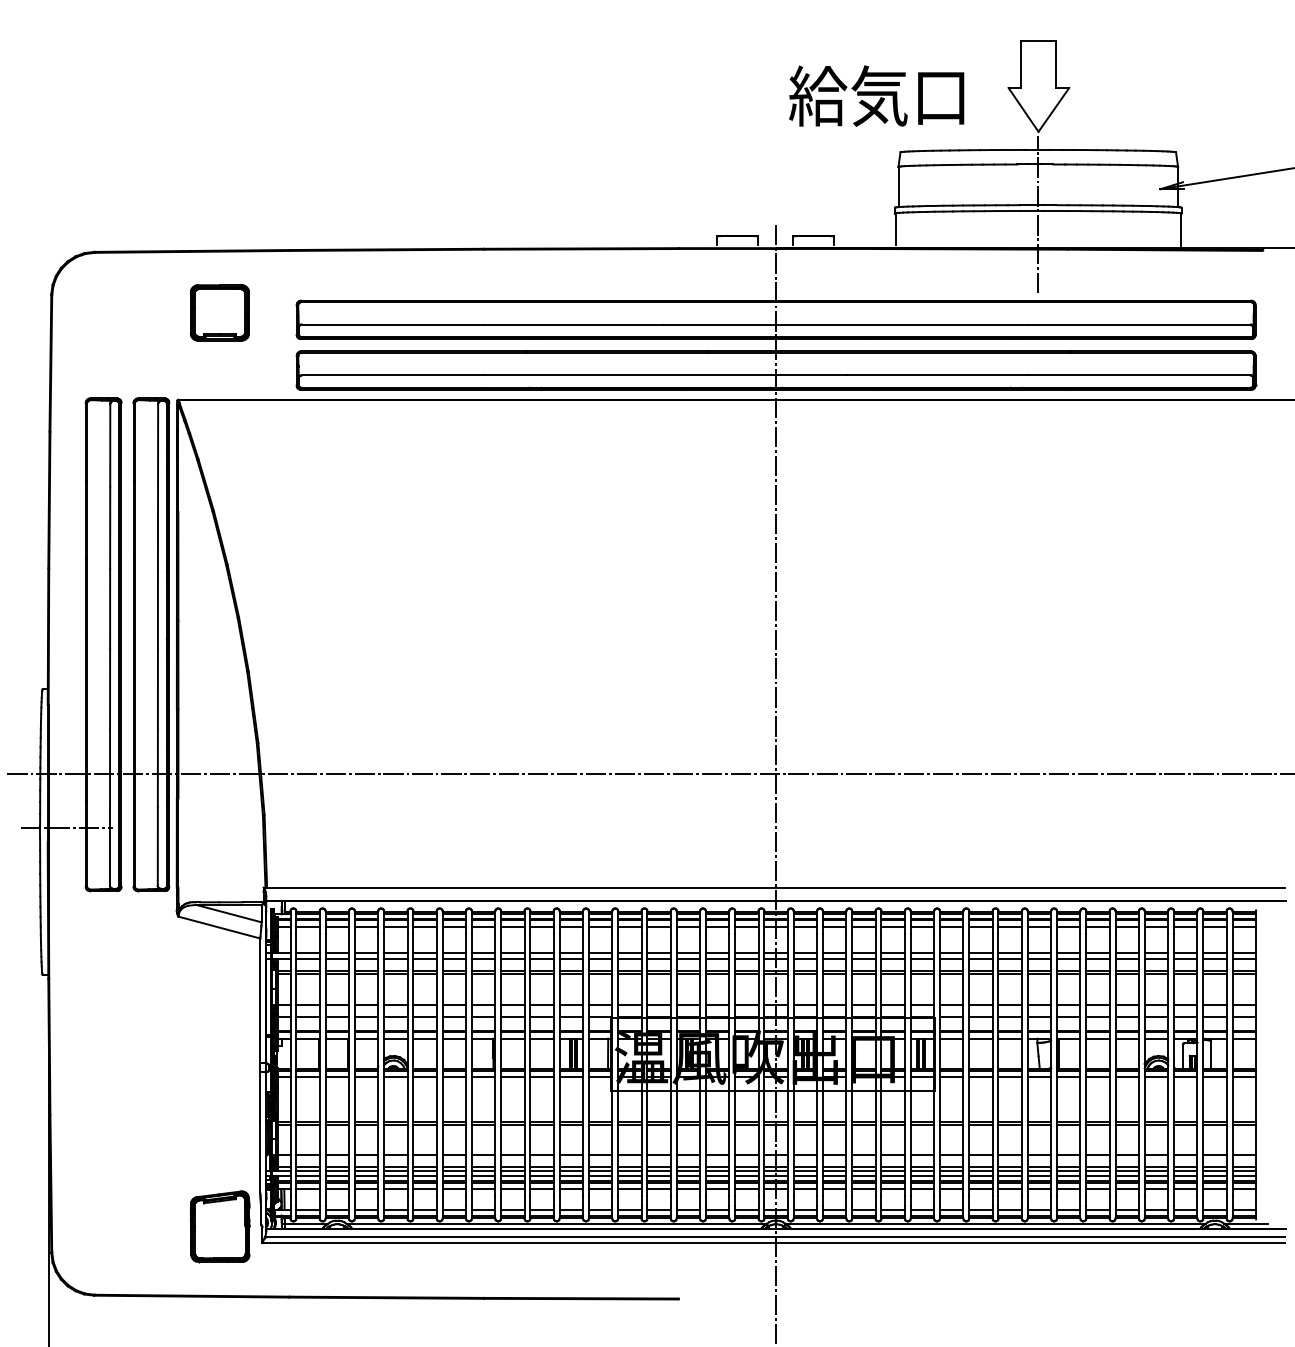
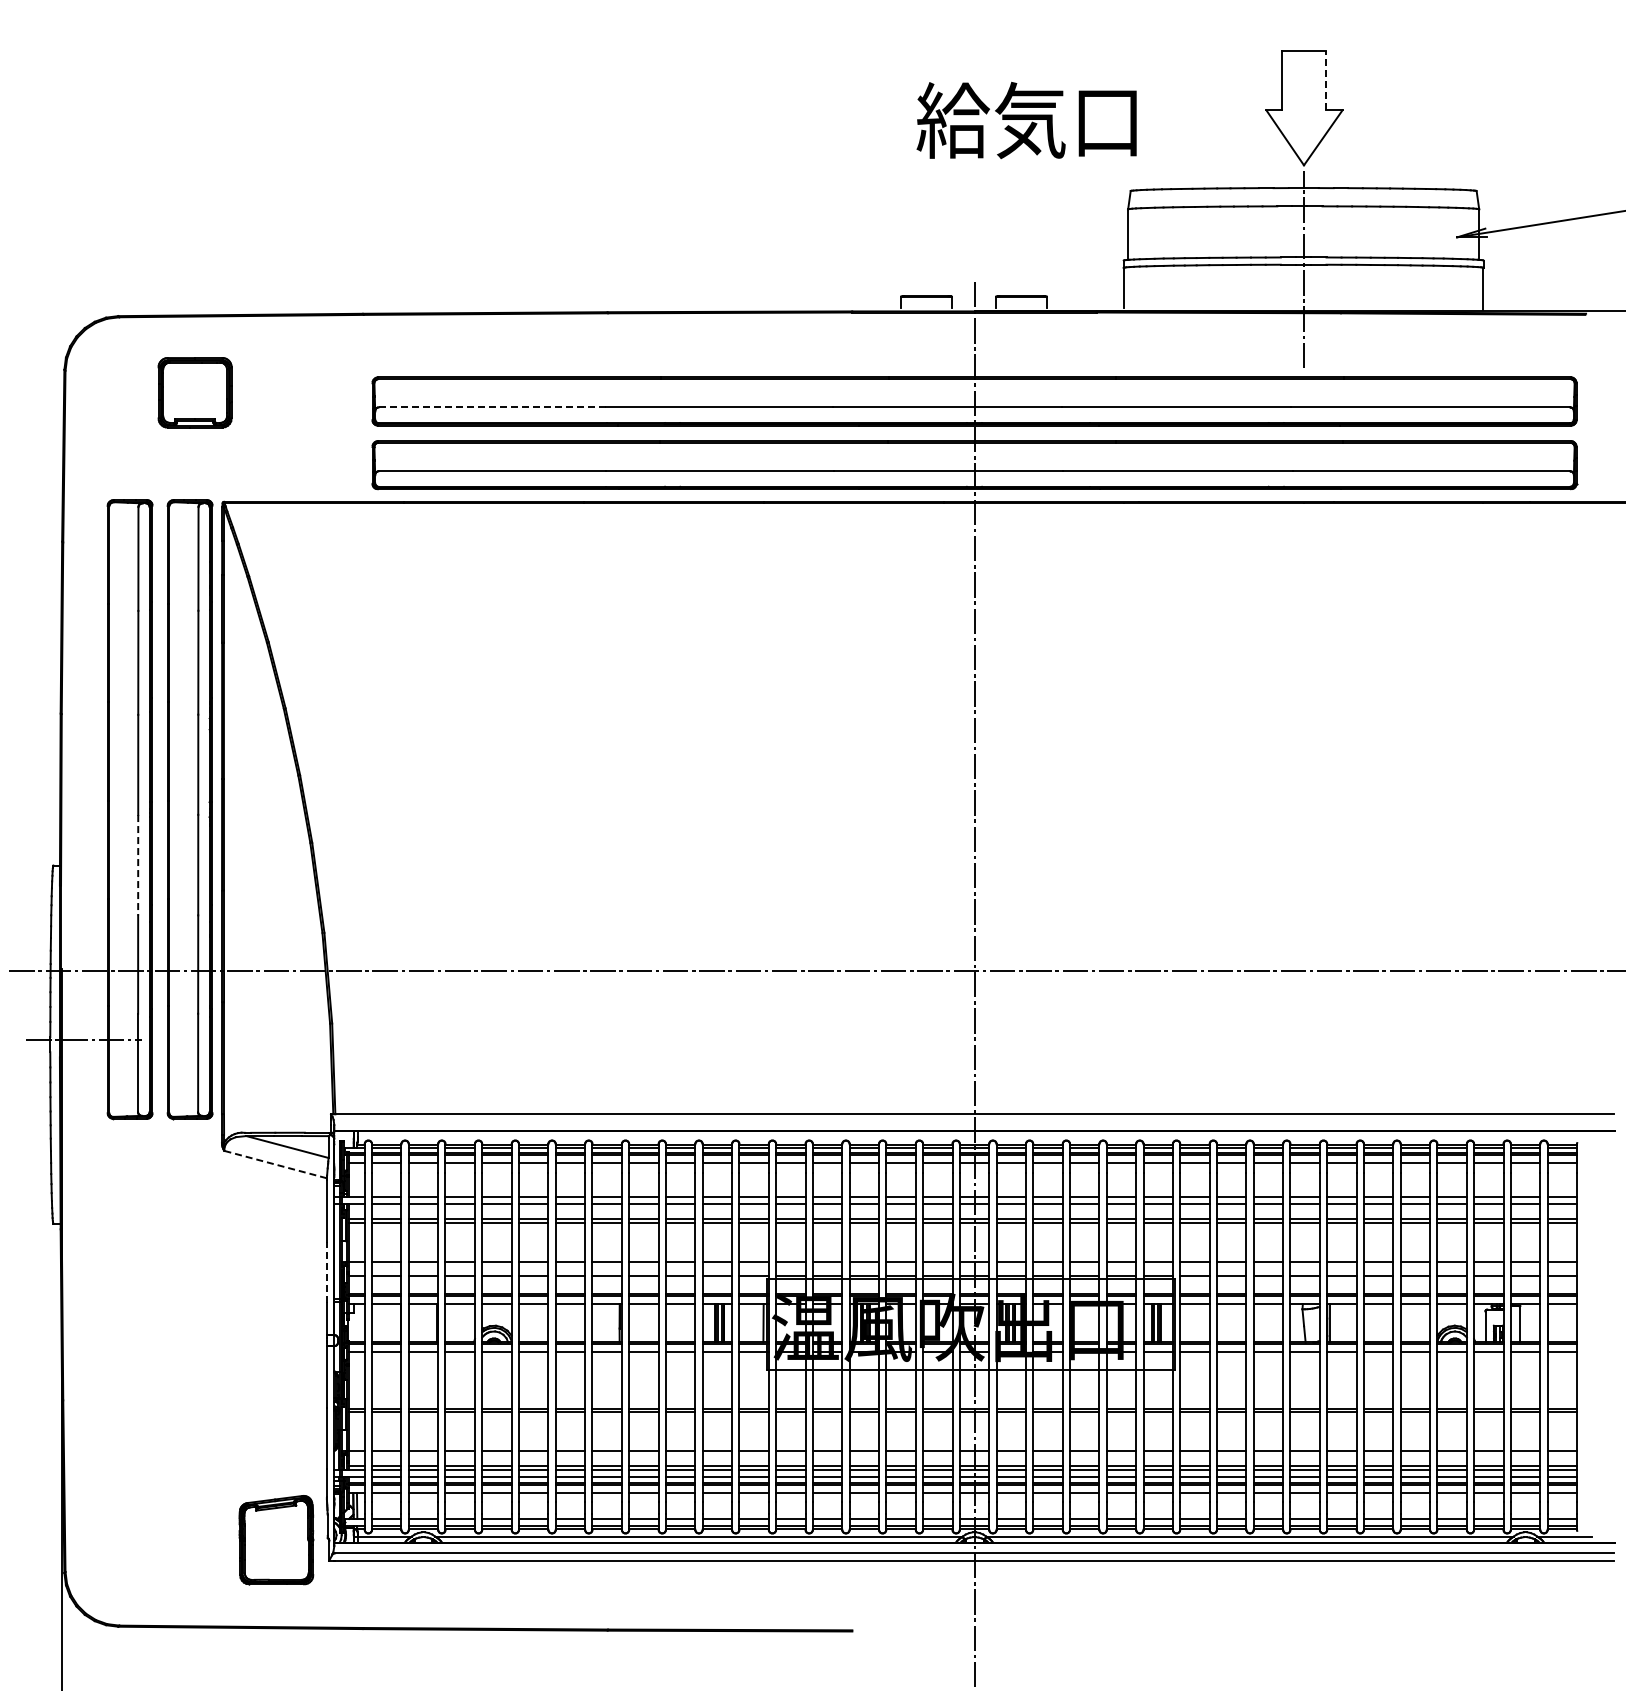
line: (1055, 64) -> (1325, 80), solid -> dashed
text: (876, 96) -> (1026, 120), moved
part: (219, 312) -> (194, 392), moved
line: (392, 324) -> (492, 407), solid -> dashed
line: (110, 689) -> (138, 865), solid -> dashed
line: (219, 927) -> (275, 1164), solid -> dashed
line: (260, 1013) -> (326, 1272), solid -> dashed

